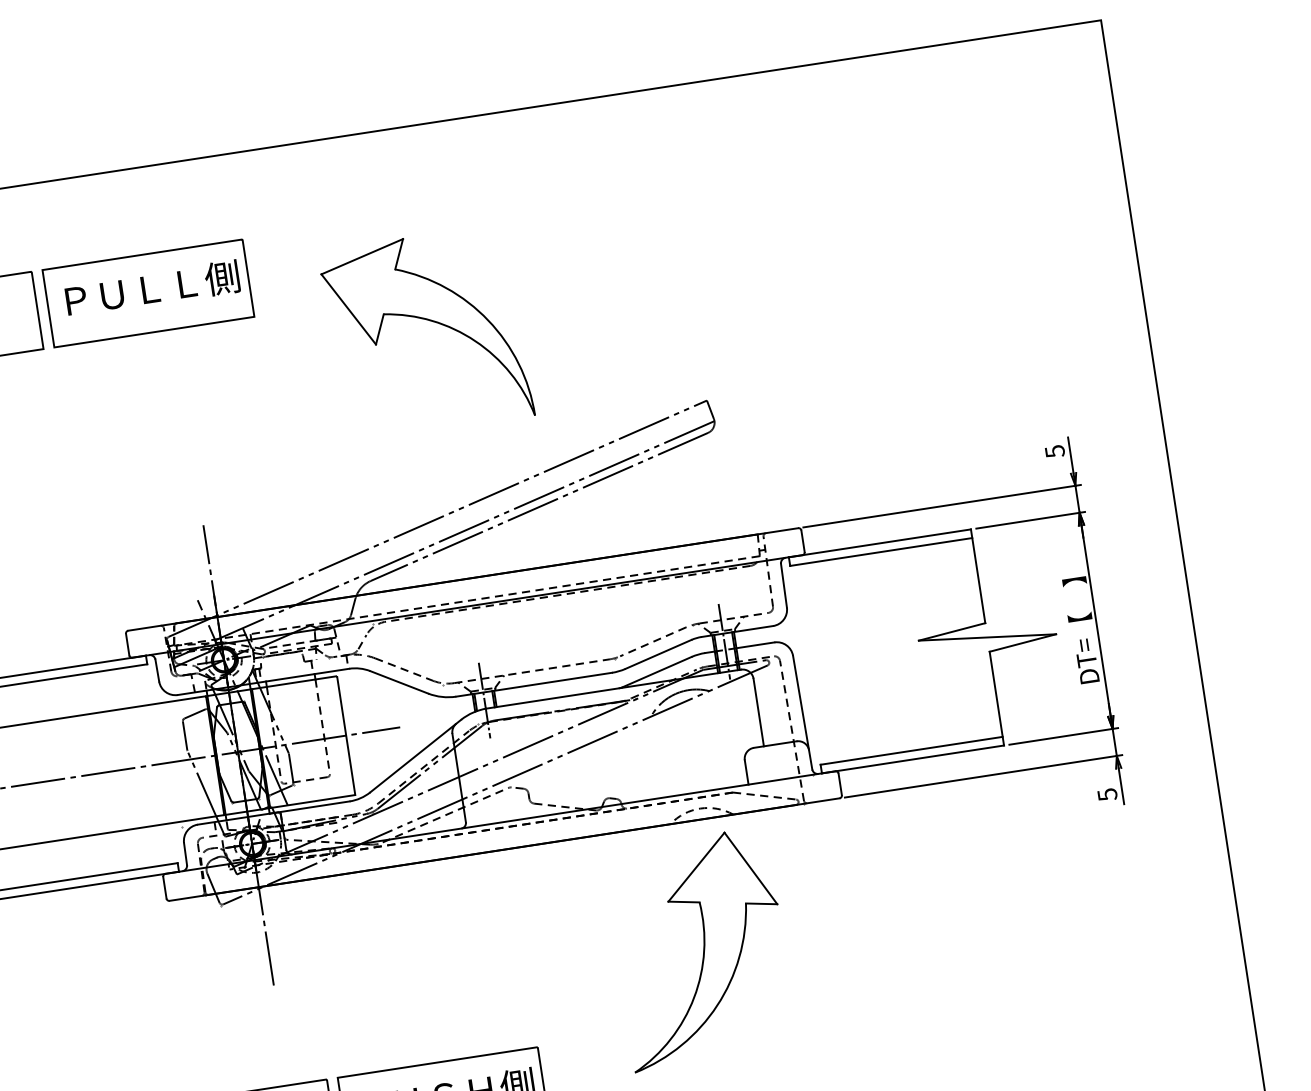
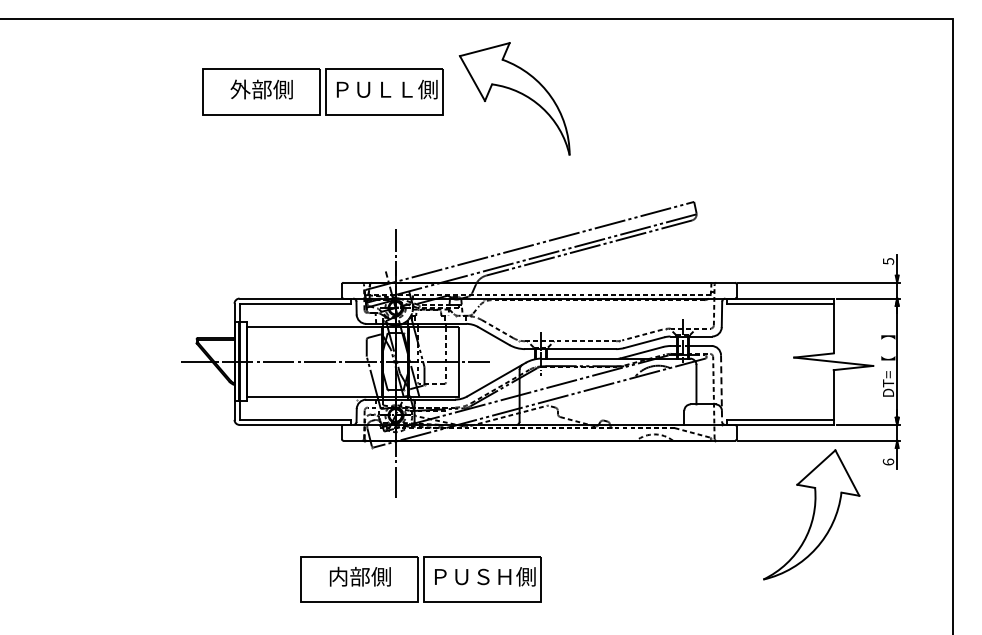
part: (427, 321) -> (516, 92), moved
line: (802, 714) -> (721, 389), solid -> dashed
text: (1107, 793) -> (888, 461), 5 -> 6
part: (700, 948) -> (811, 514), moved

